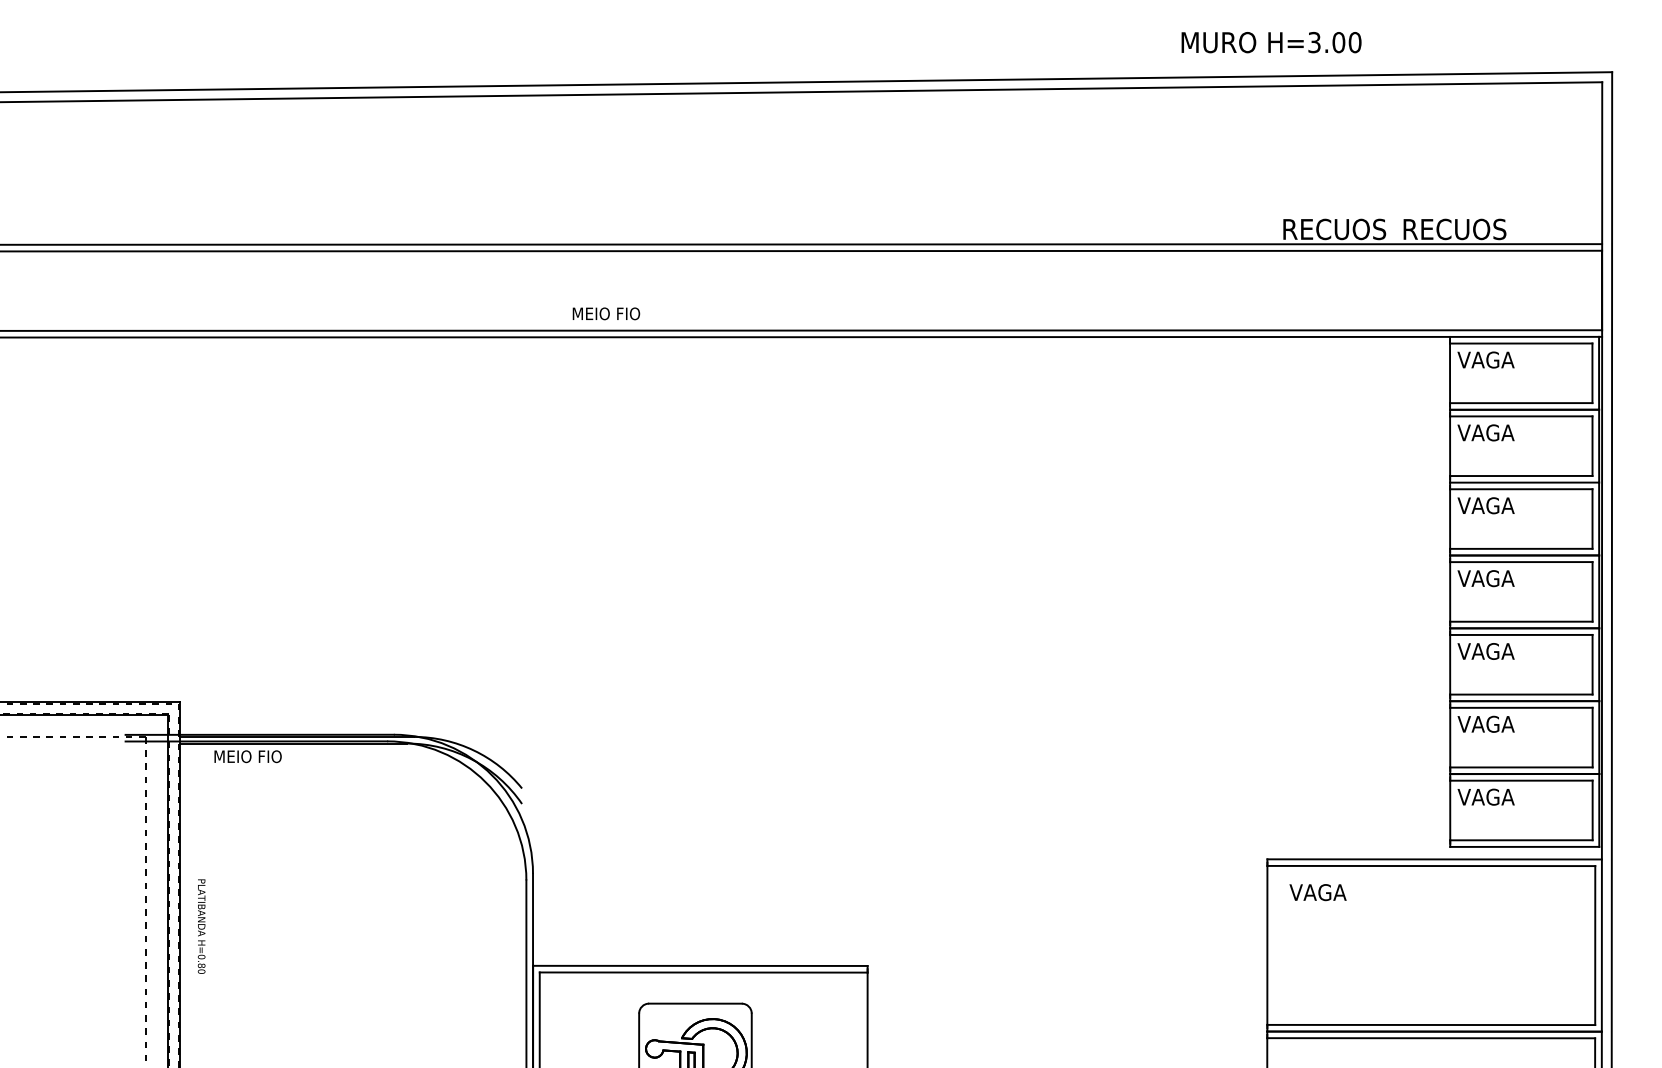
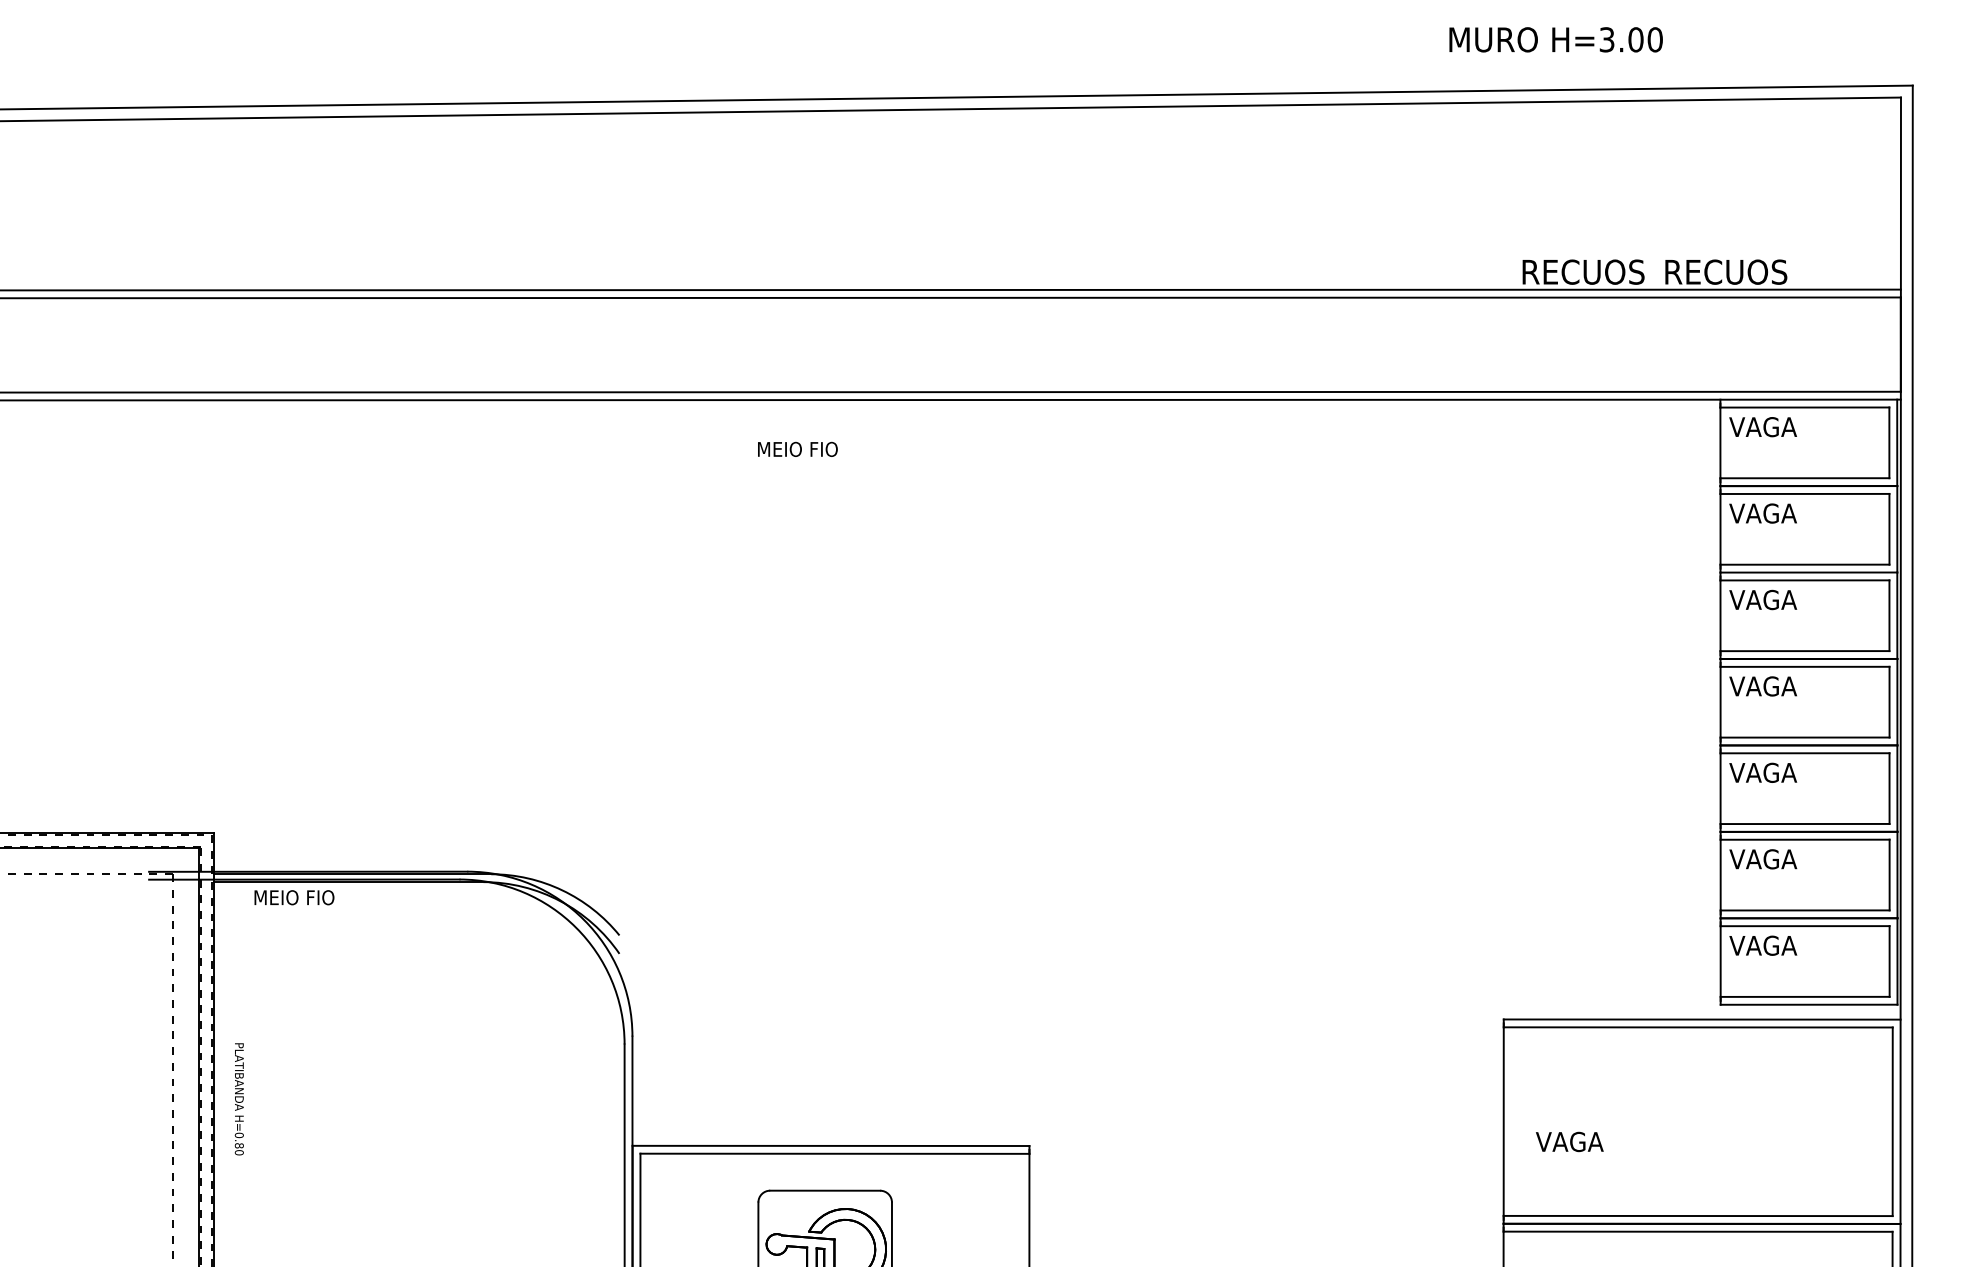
text: (1271, 42) -> (1556, 39), moved
text: (606, 313) -> (797, 449), moved
text: (1317, 892) -> (1569, 1141), moved

